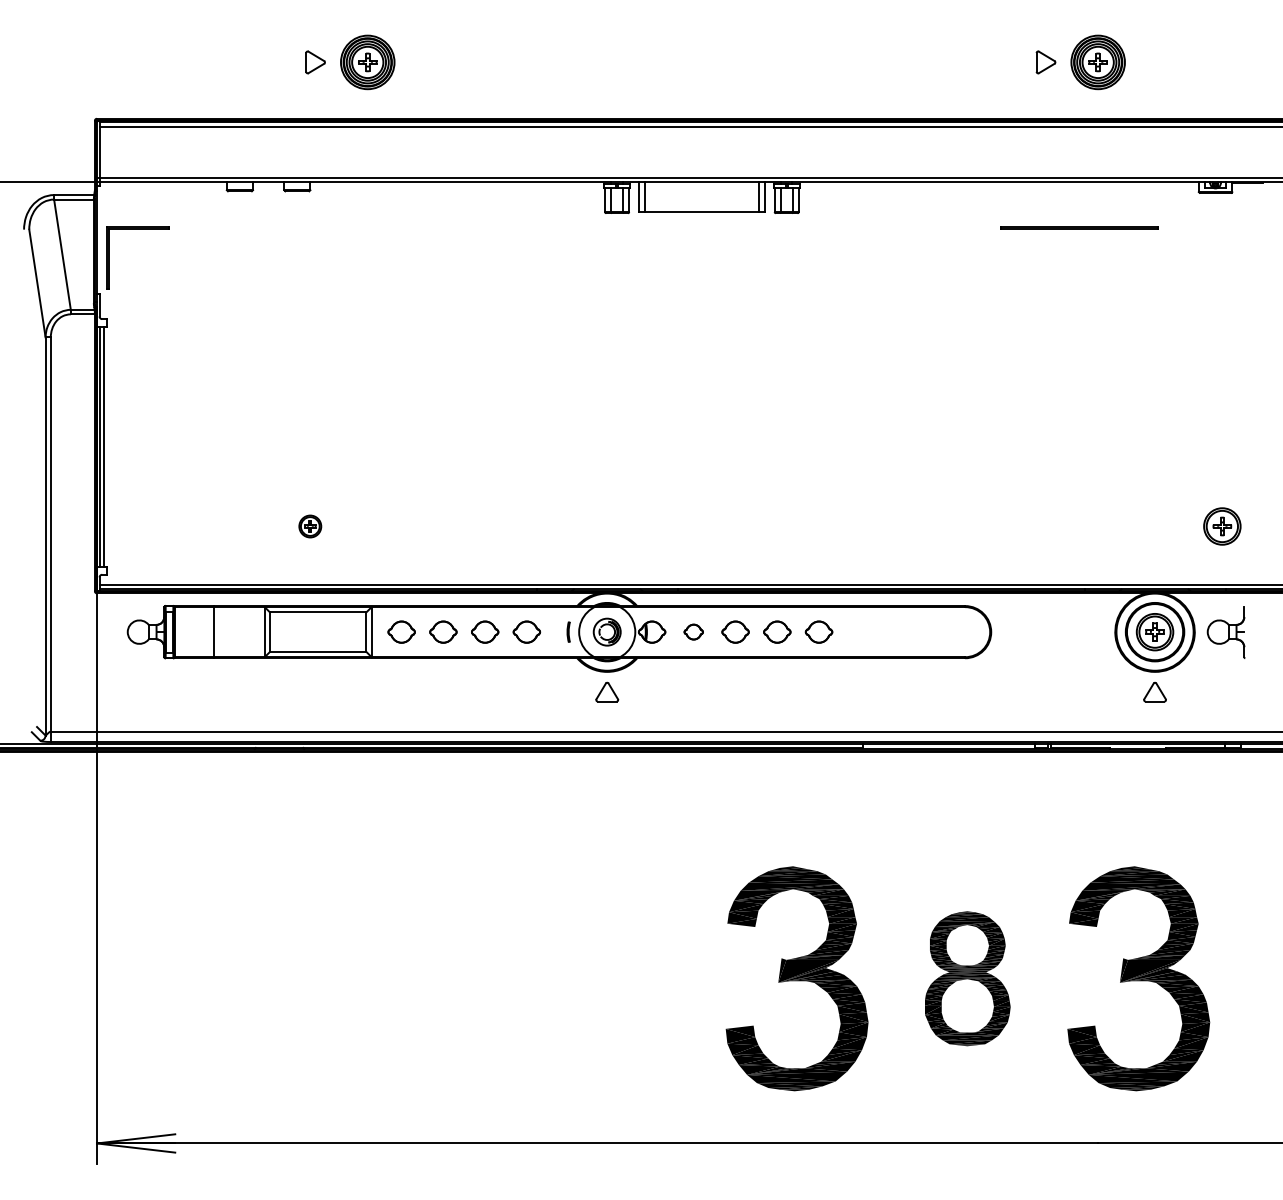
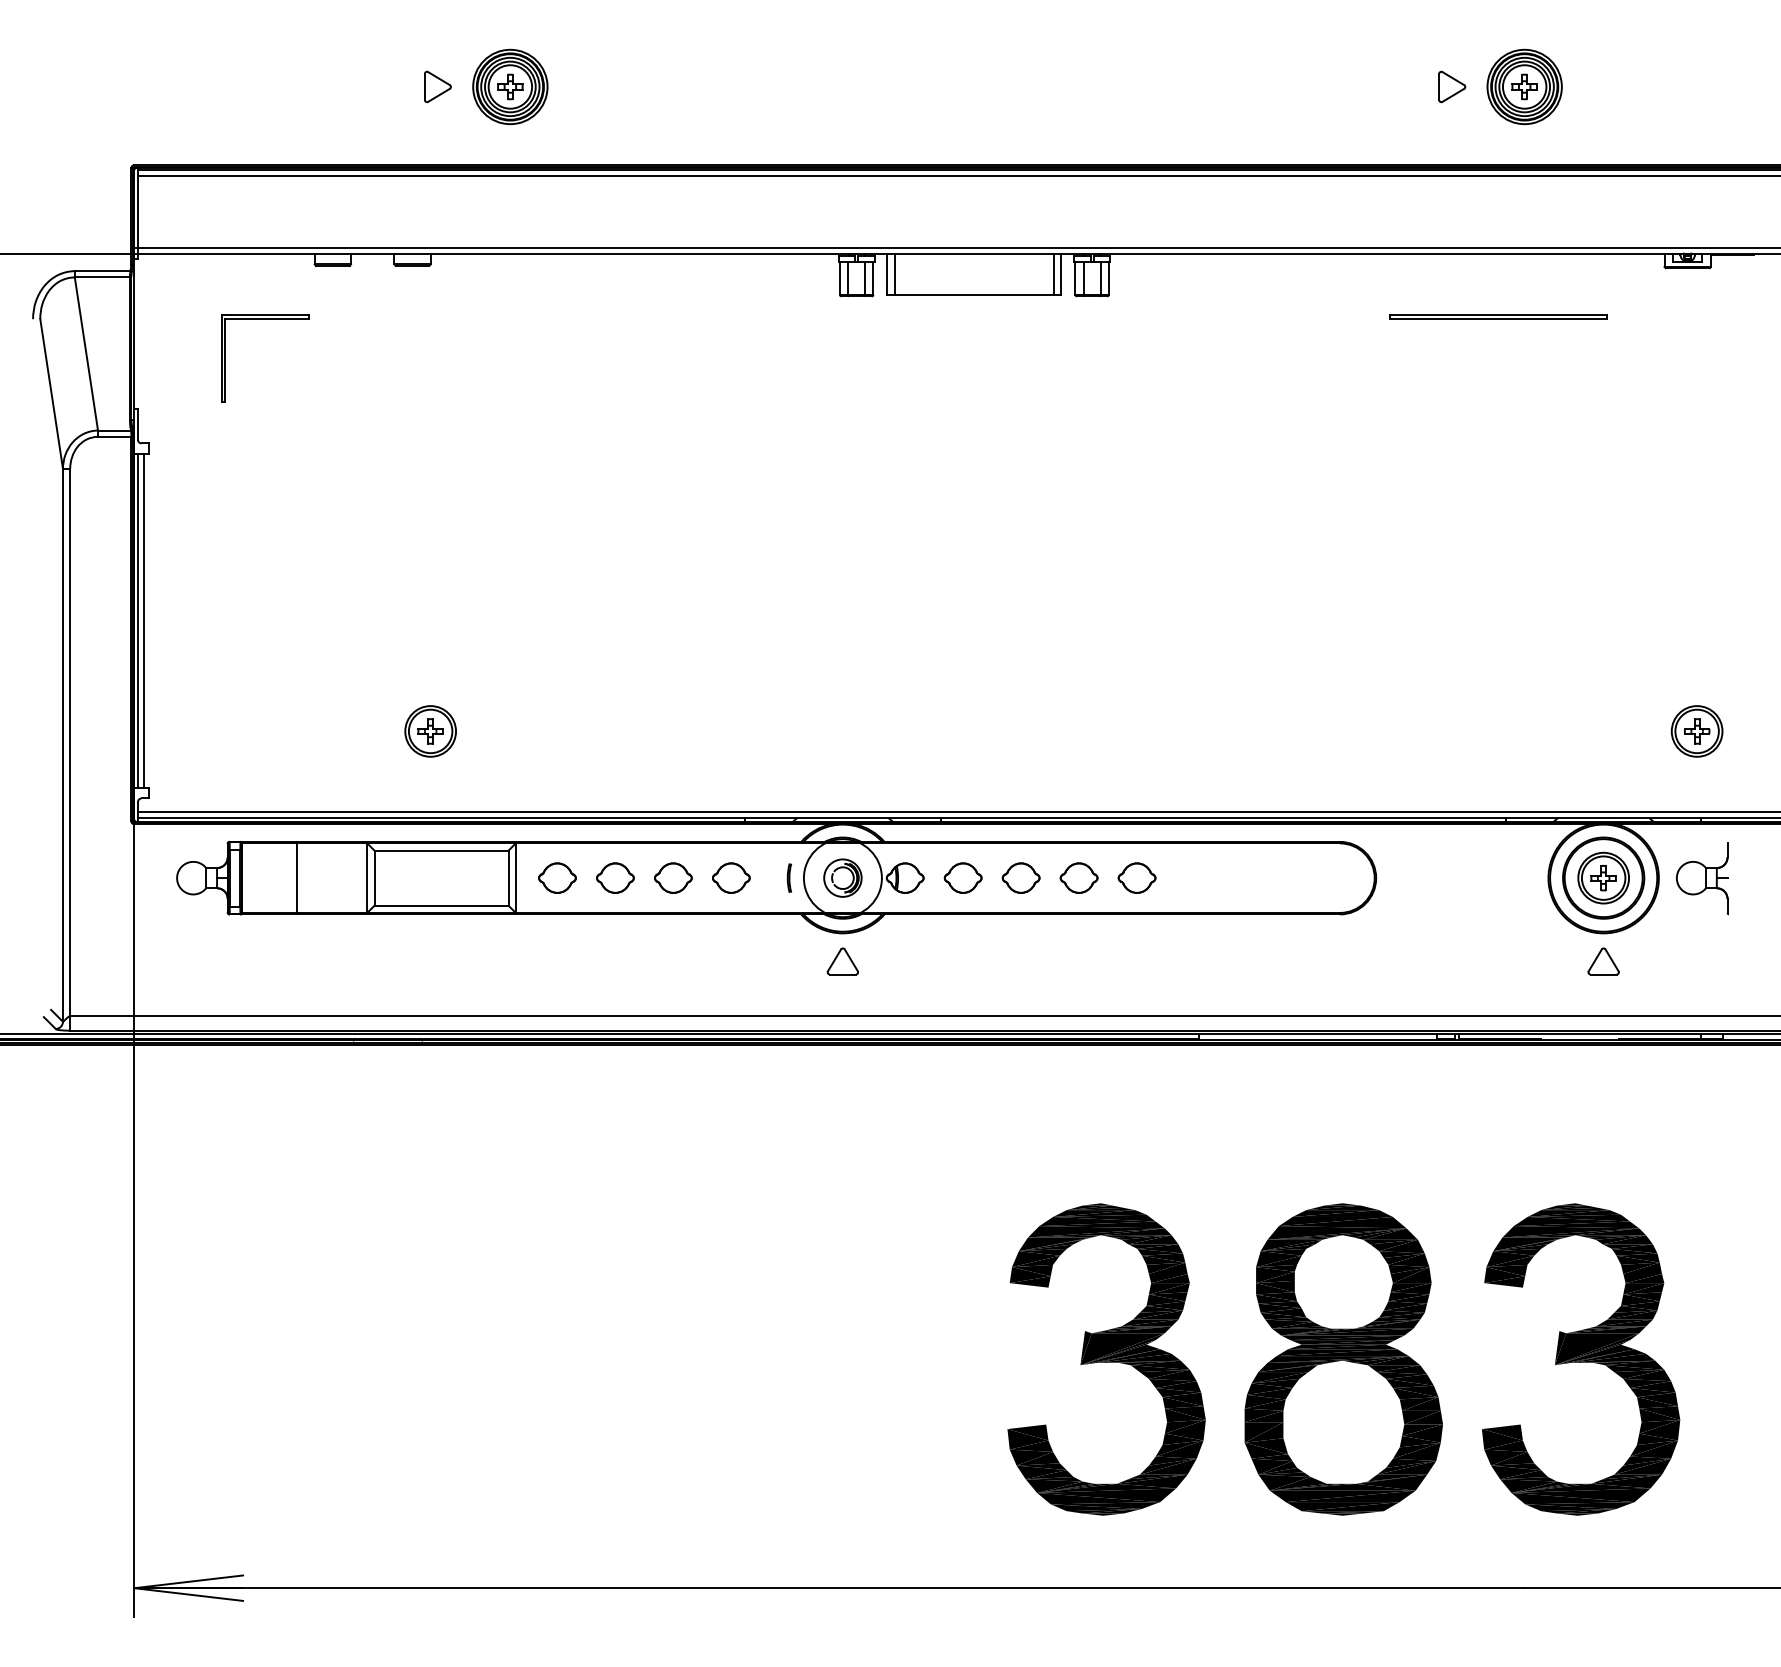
part: (138, 229) -> (265, 319), moved
part: (310, 526) -> (430, 731), size x1.67
part: (693, 631) -> (962, 877), size x1.43
part: (967, 978) -> (1343, 1359), size x1.67

